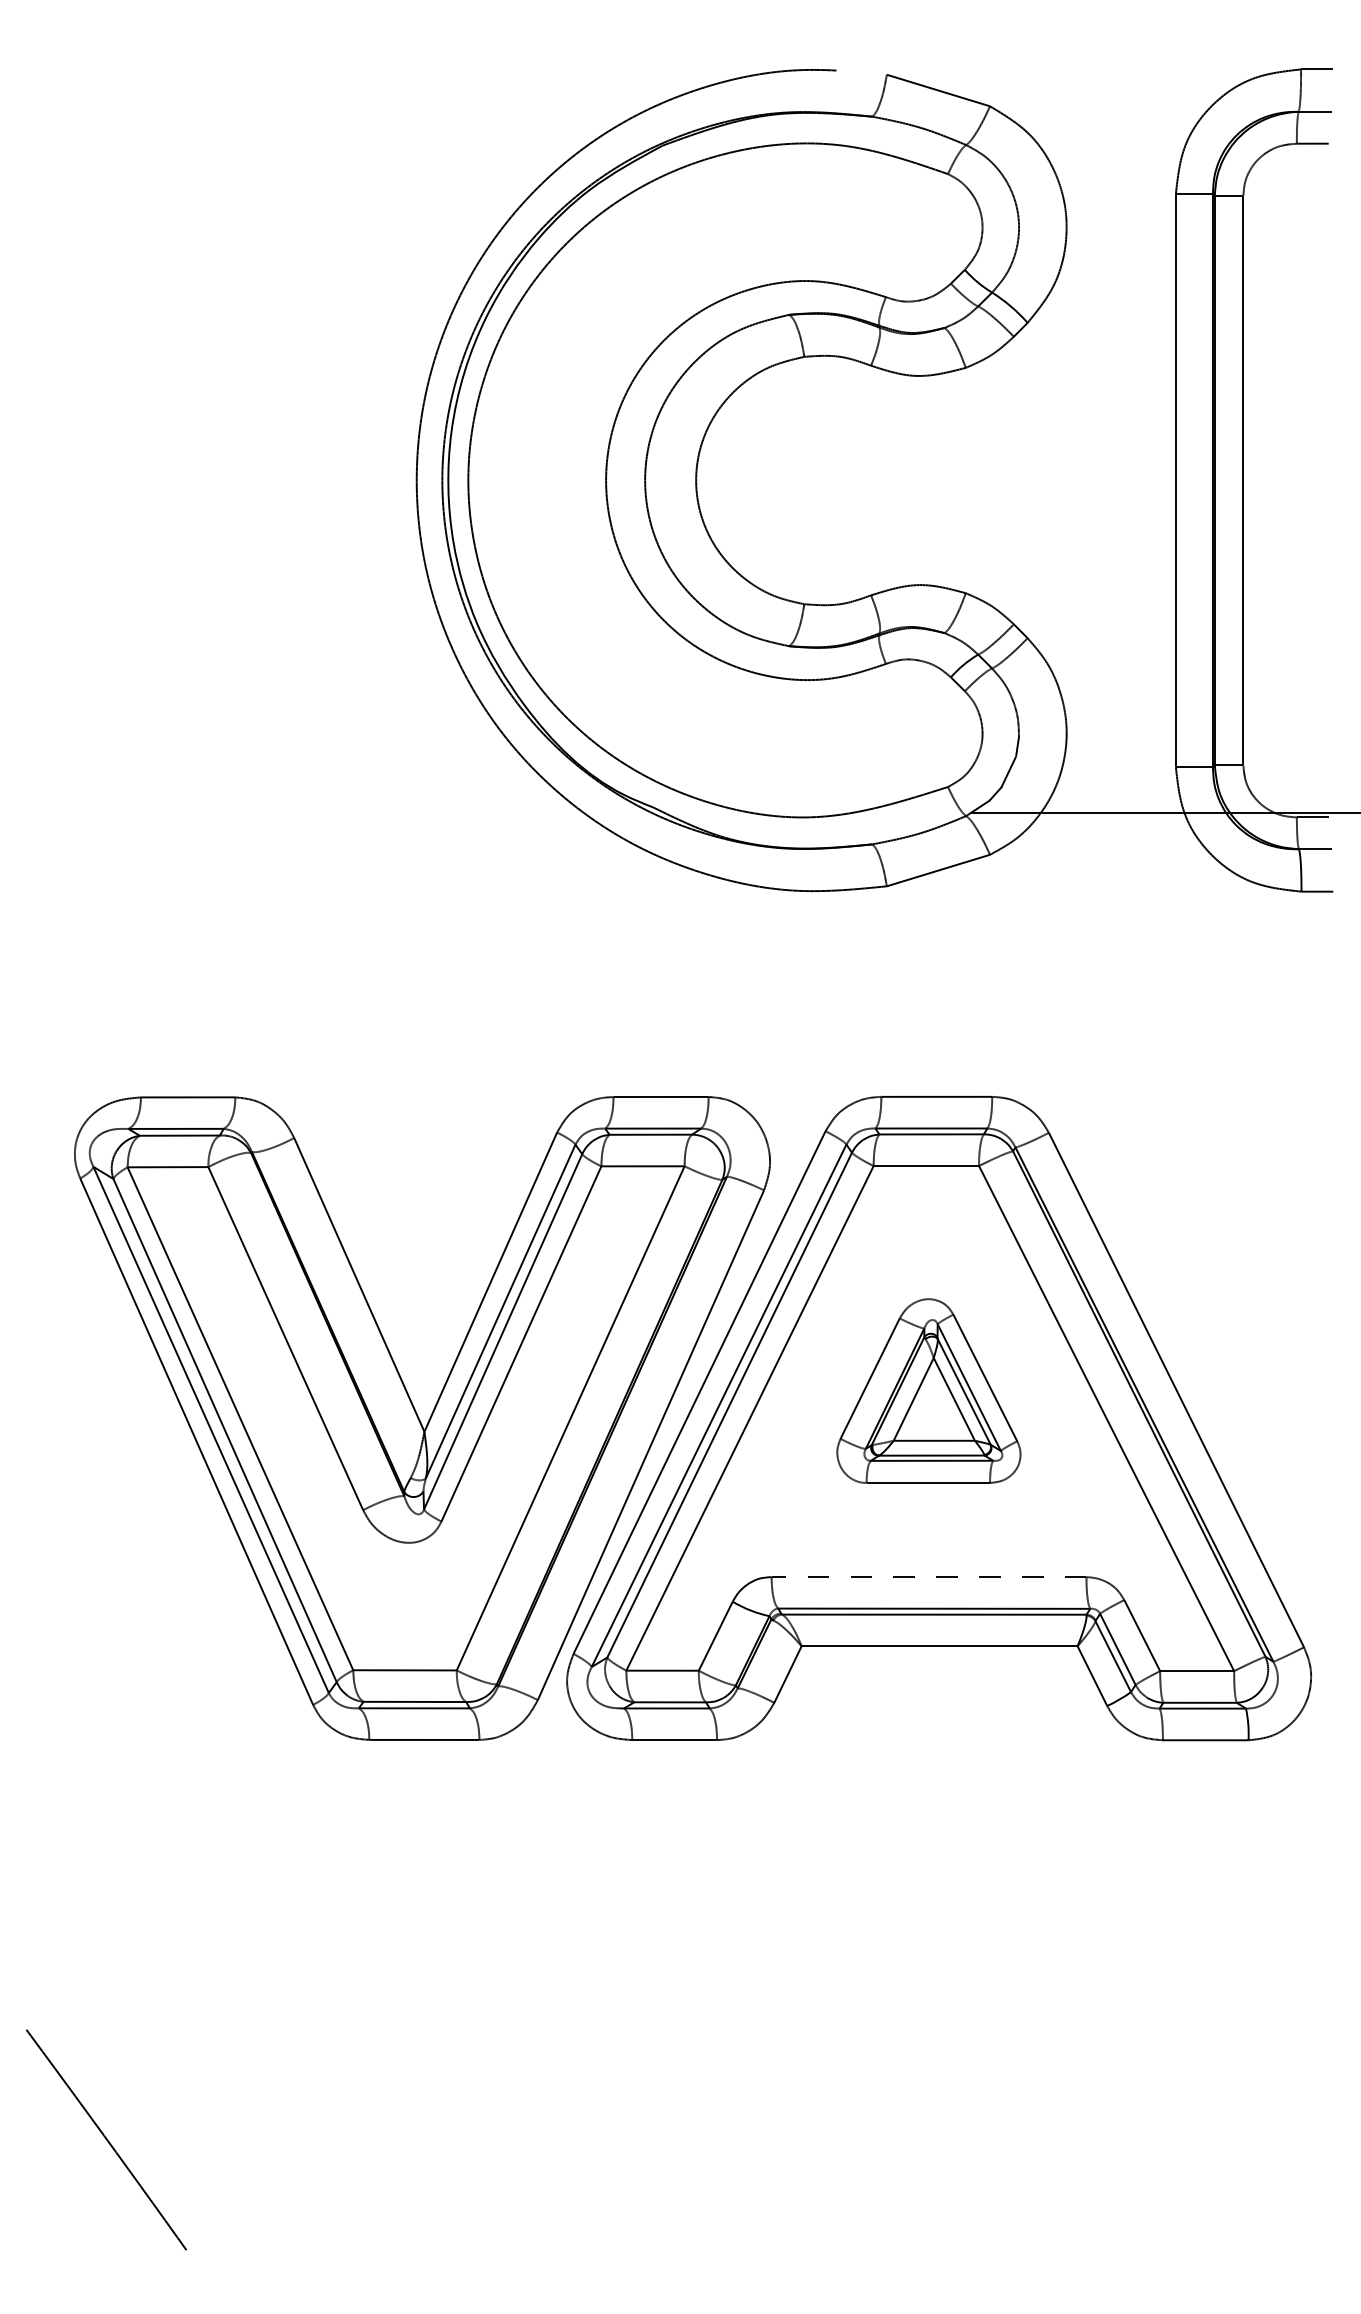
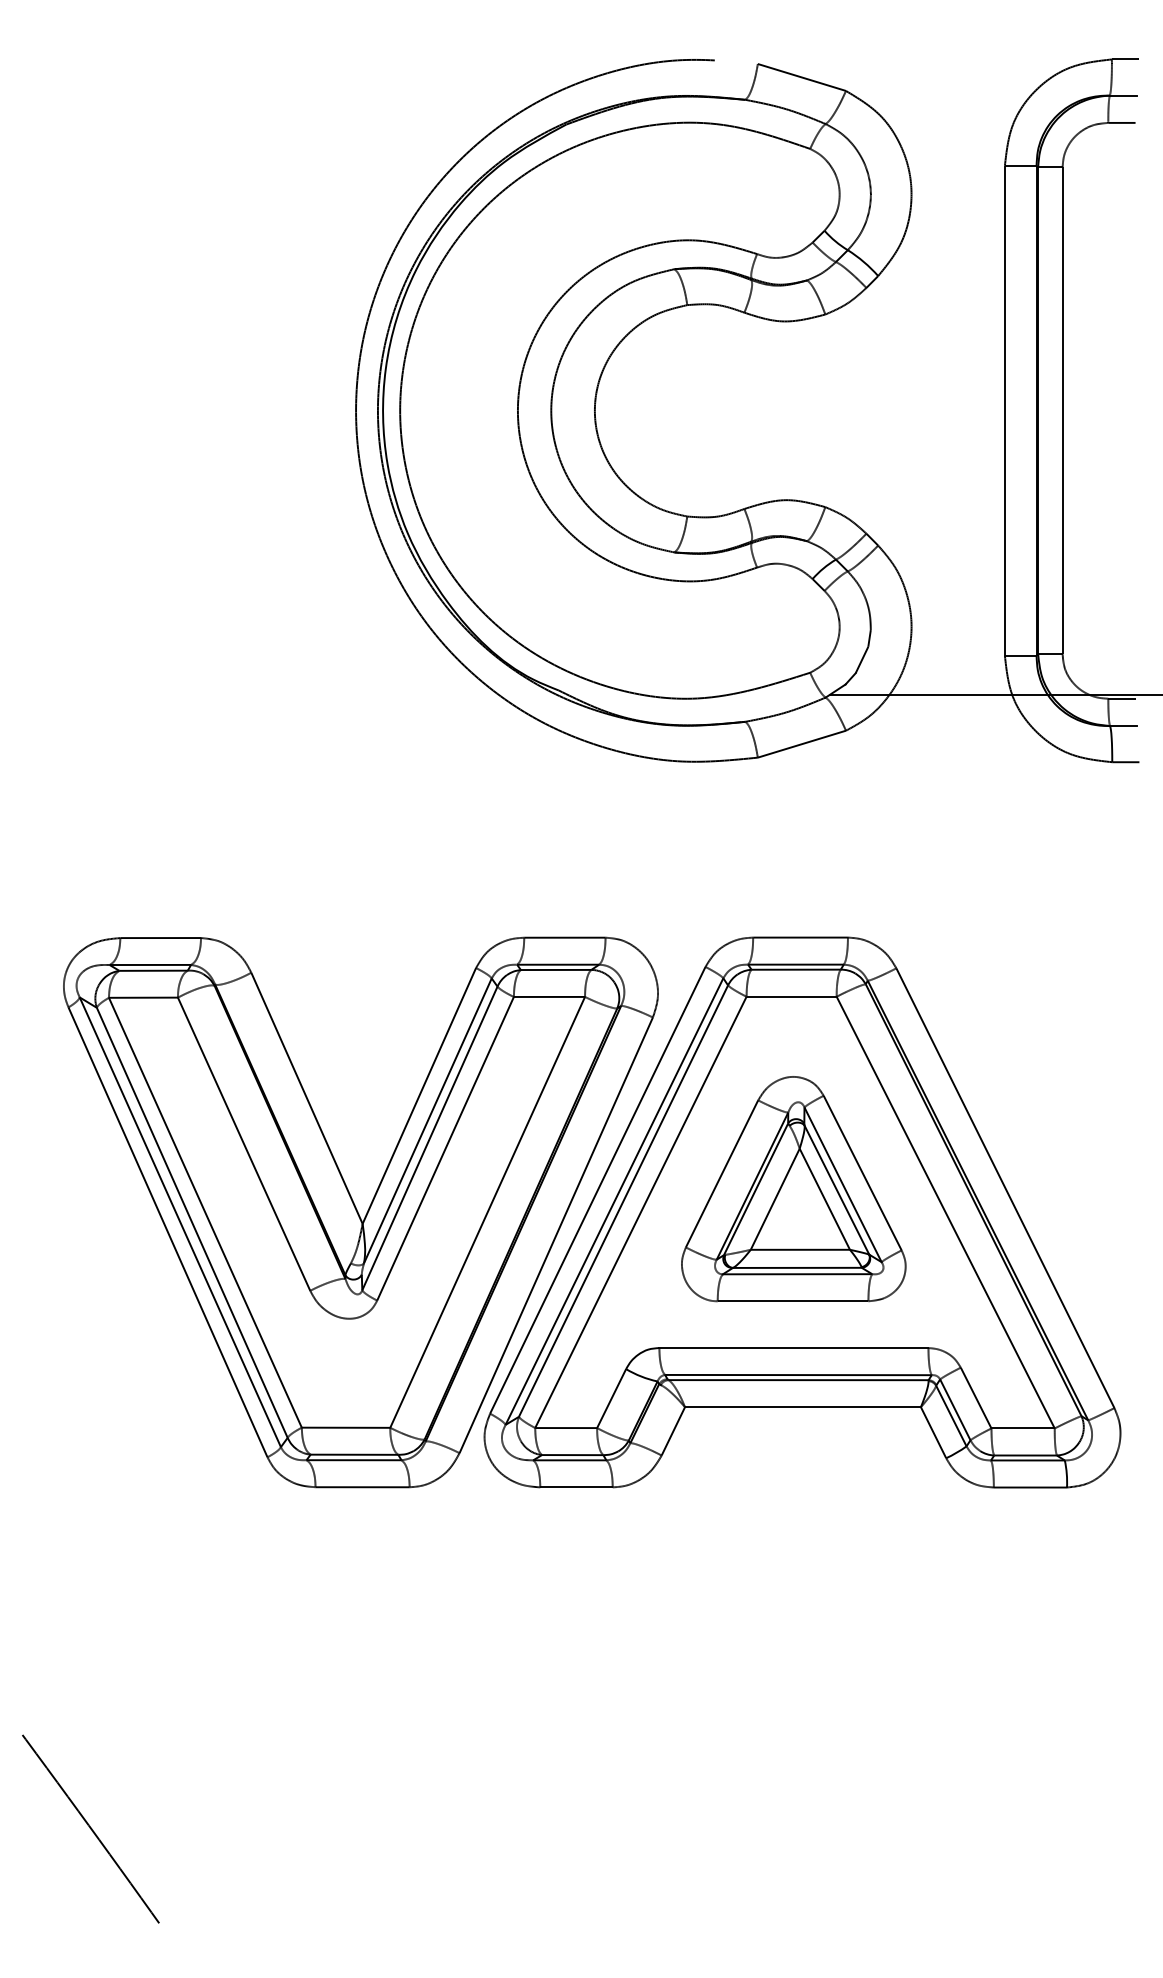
part: (928, 1390) -> (793, 1188), size x1.43
line: (928, 1577) -> (793, 1348), dashed -> solid

